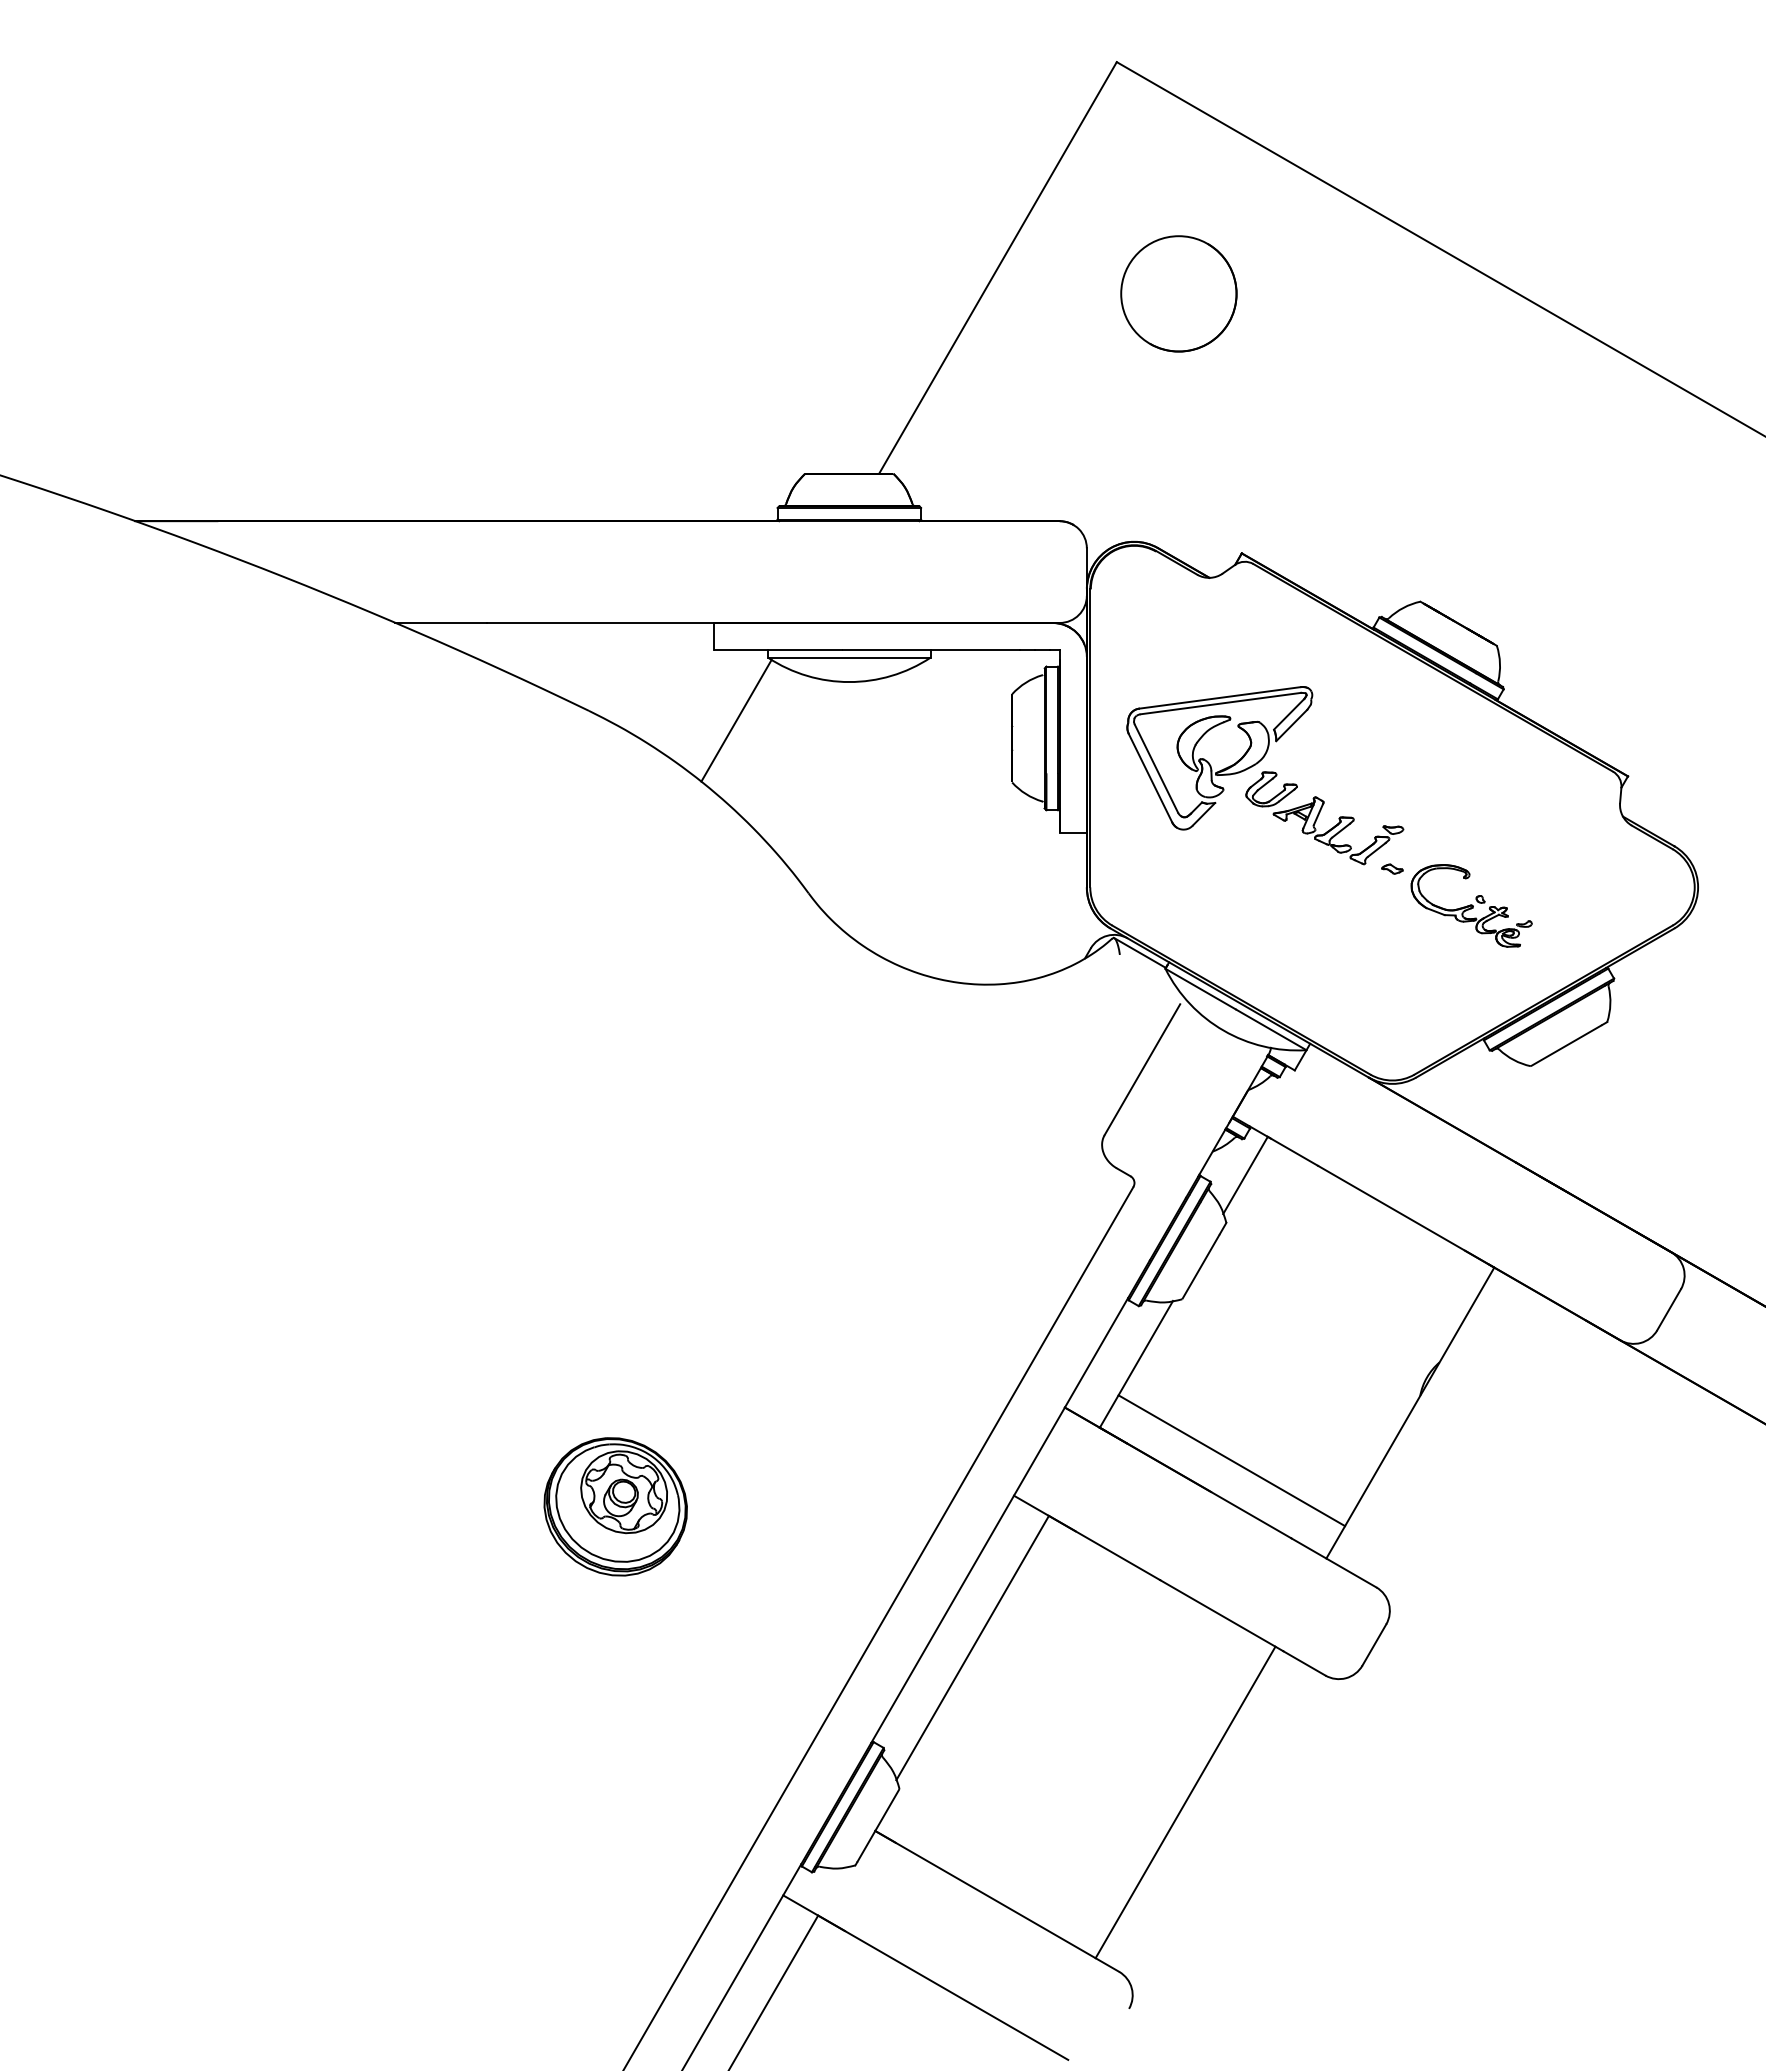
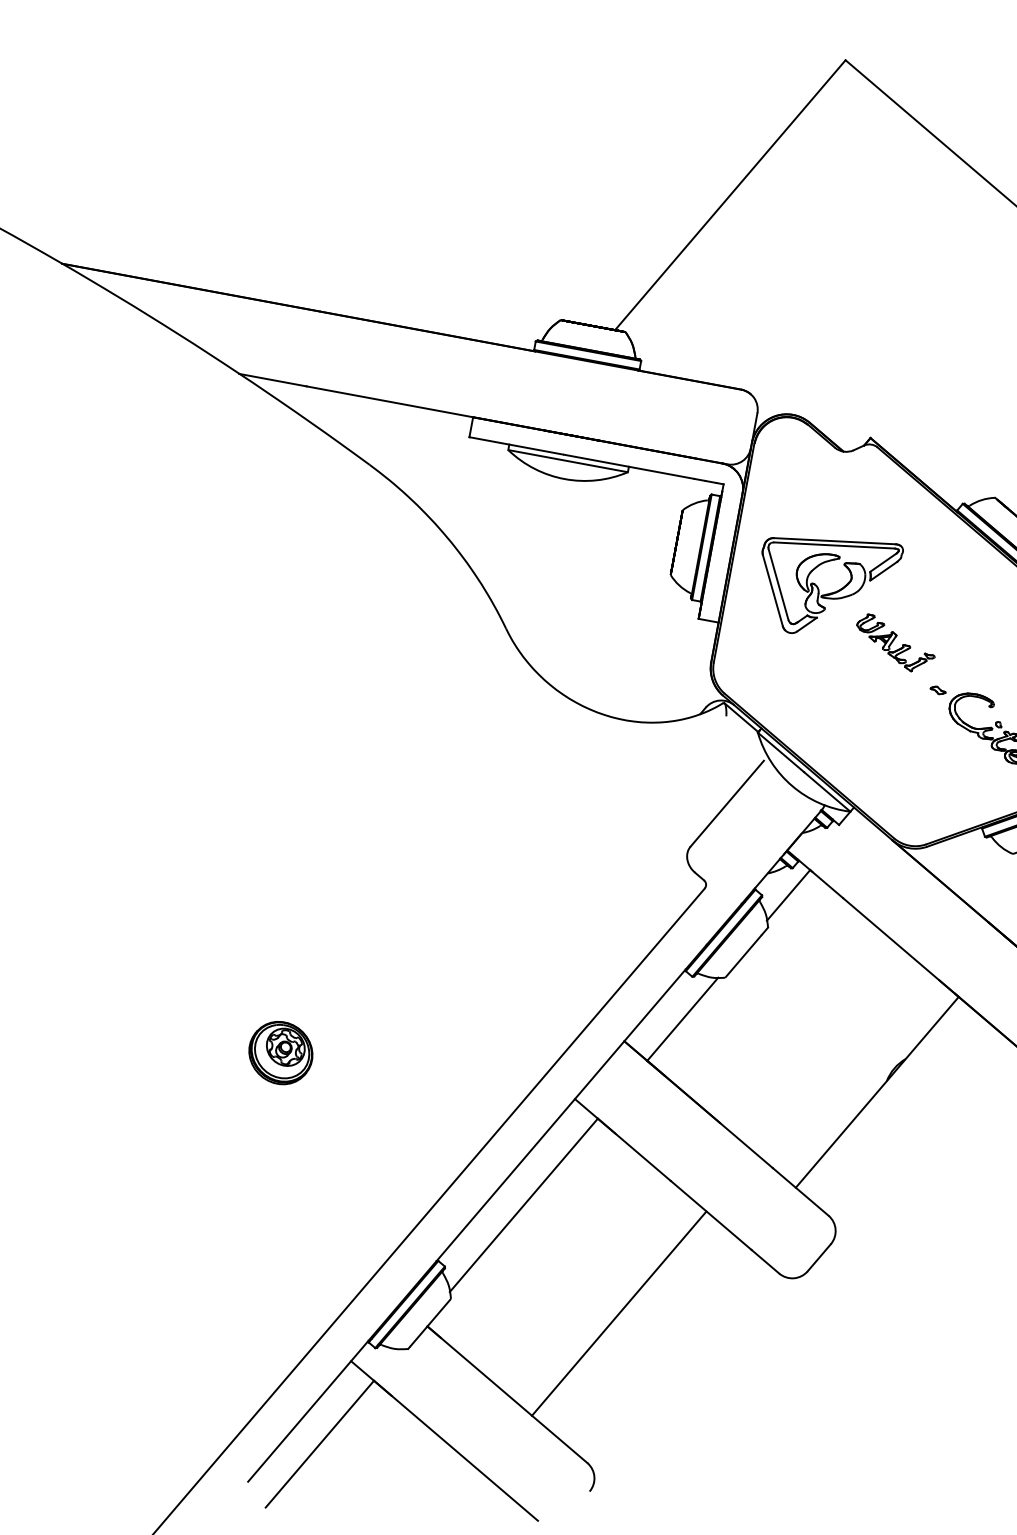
circle: (1178, 293) -> (859, 238), removed
line: (736, 720) -> (476, 491), removed
part: (1324, 818) -> (895, 643), size x0.7
line: (1231, 1460) -> (739, 1102), removed
part: (615, 1506) -> (280, 1052), size x0.6
line: (1185, 1802) -> (619, 1313), moved

